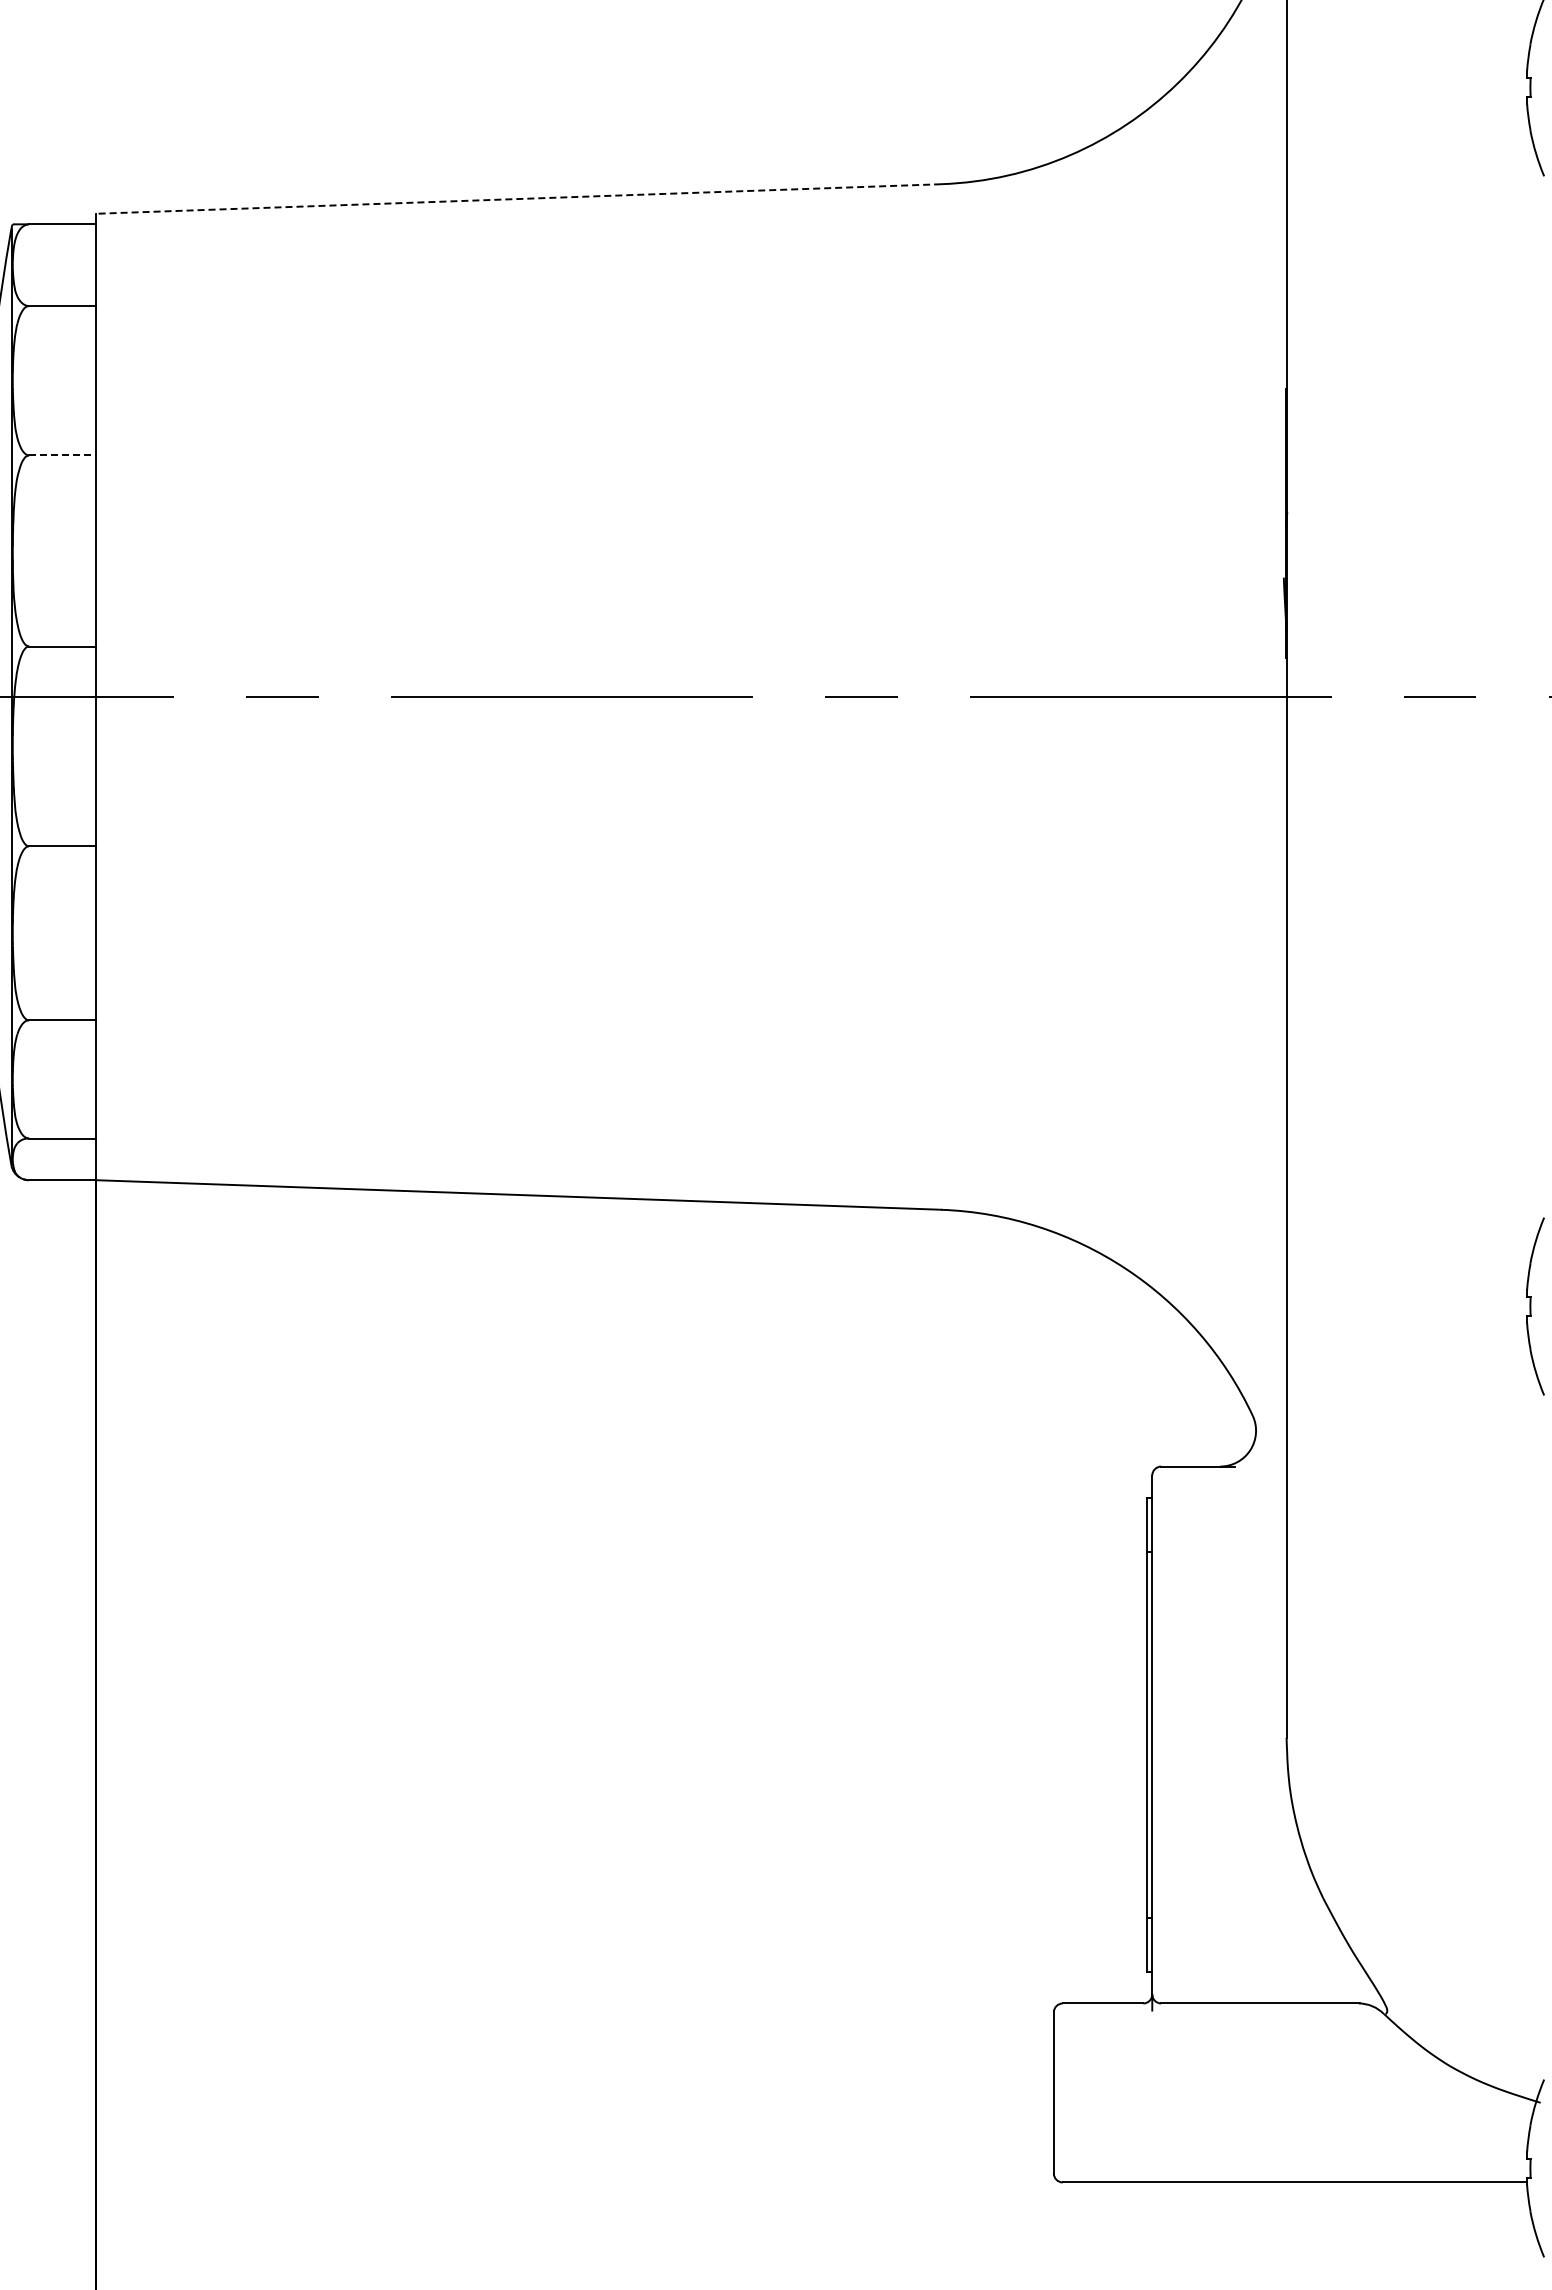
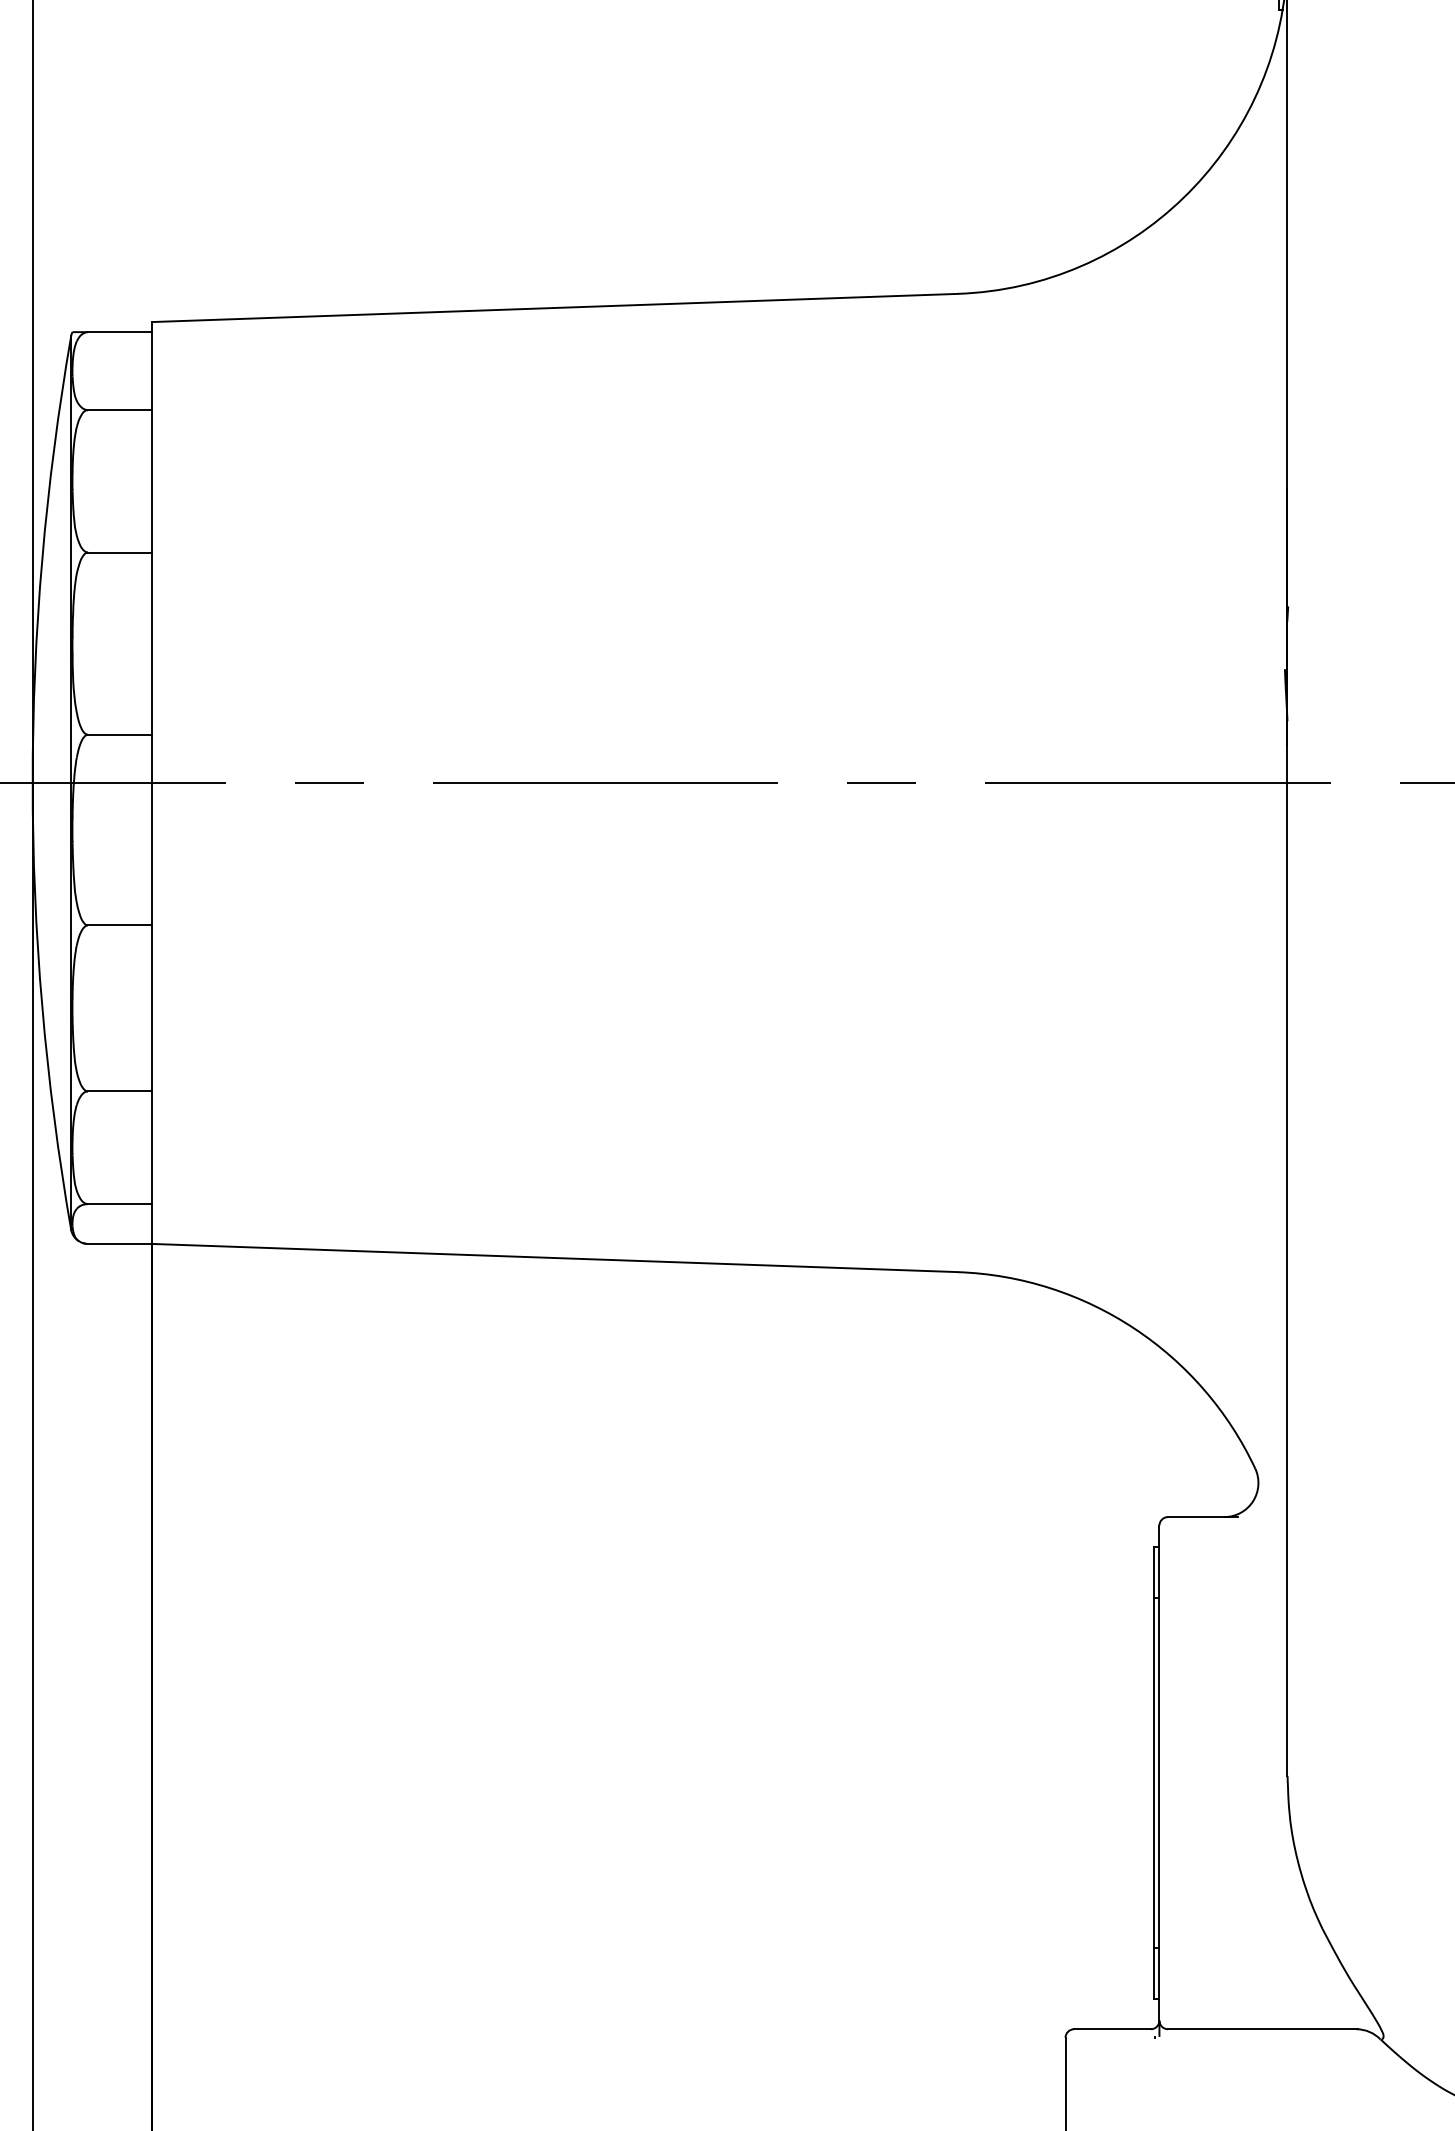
line: (518, 199) -> (554, 308), dashed -> solid
line: (62, 455) -> (119, 552), dashed -> solid

